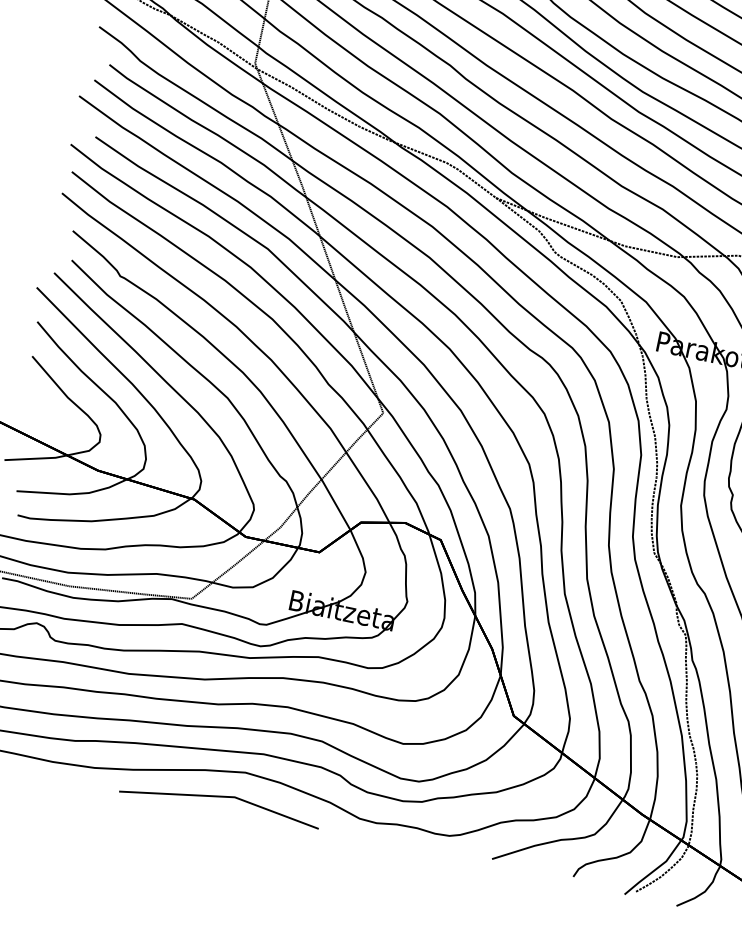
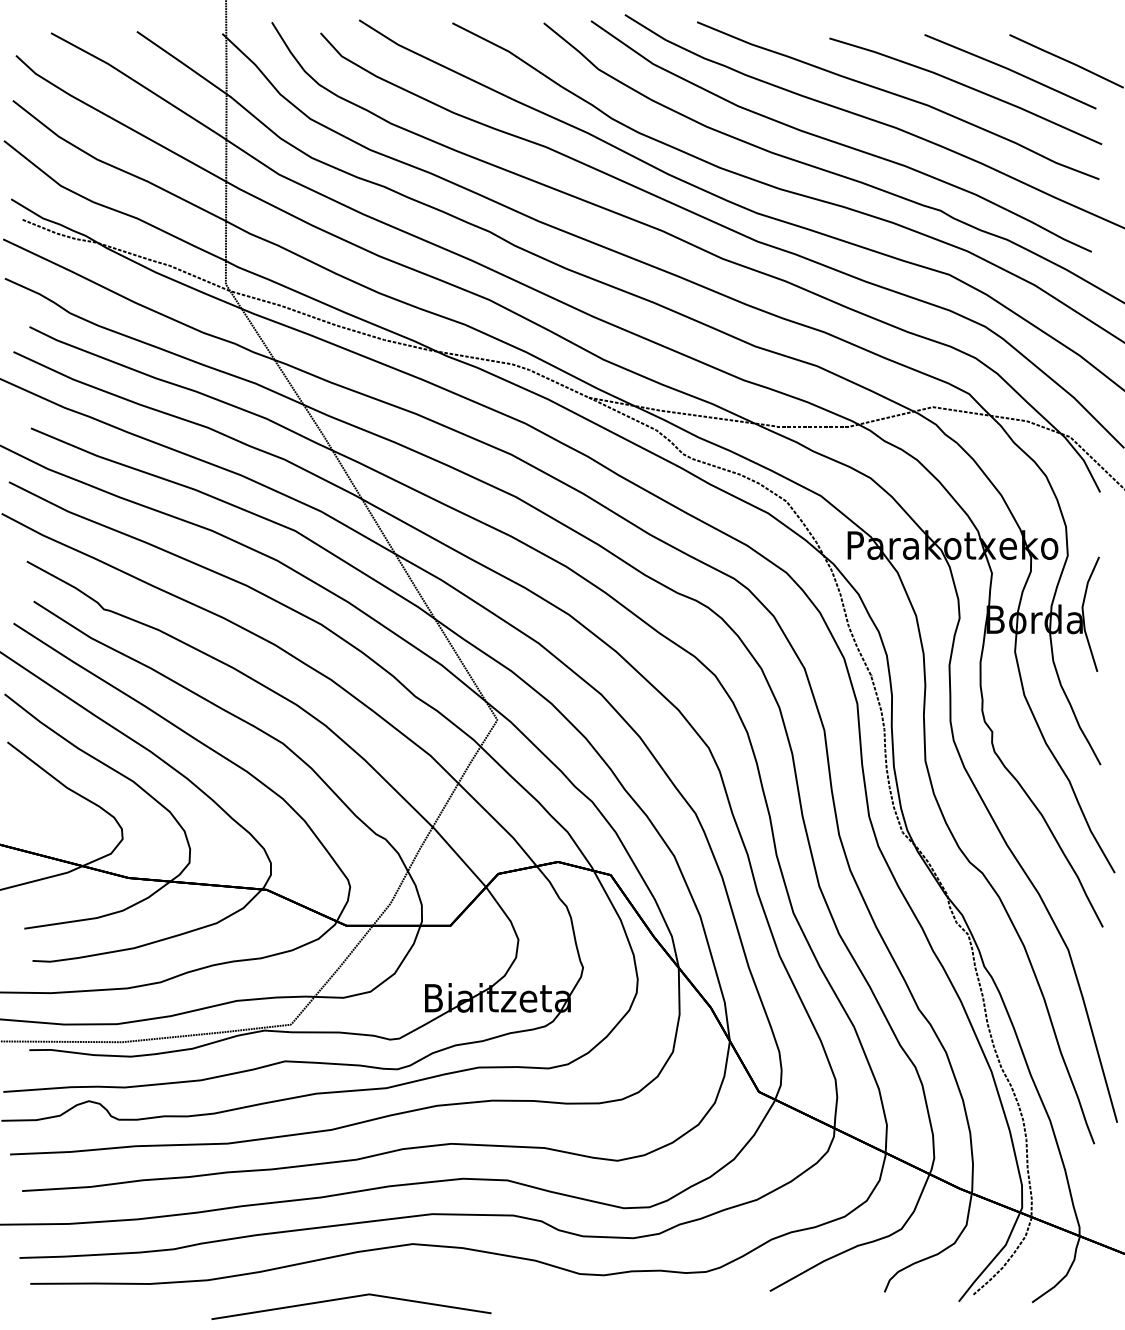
line: (221, 797) -> (351, 1298), moved

